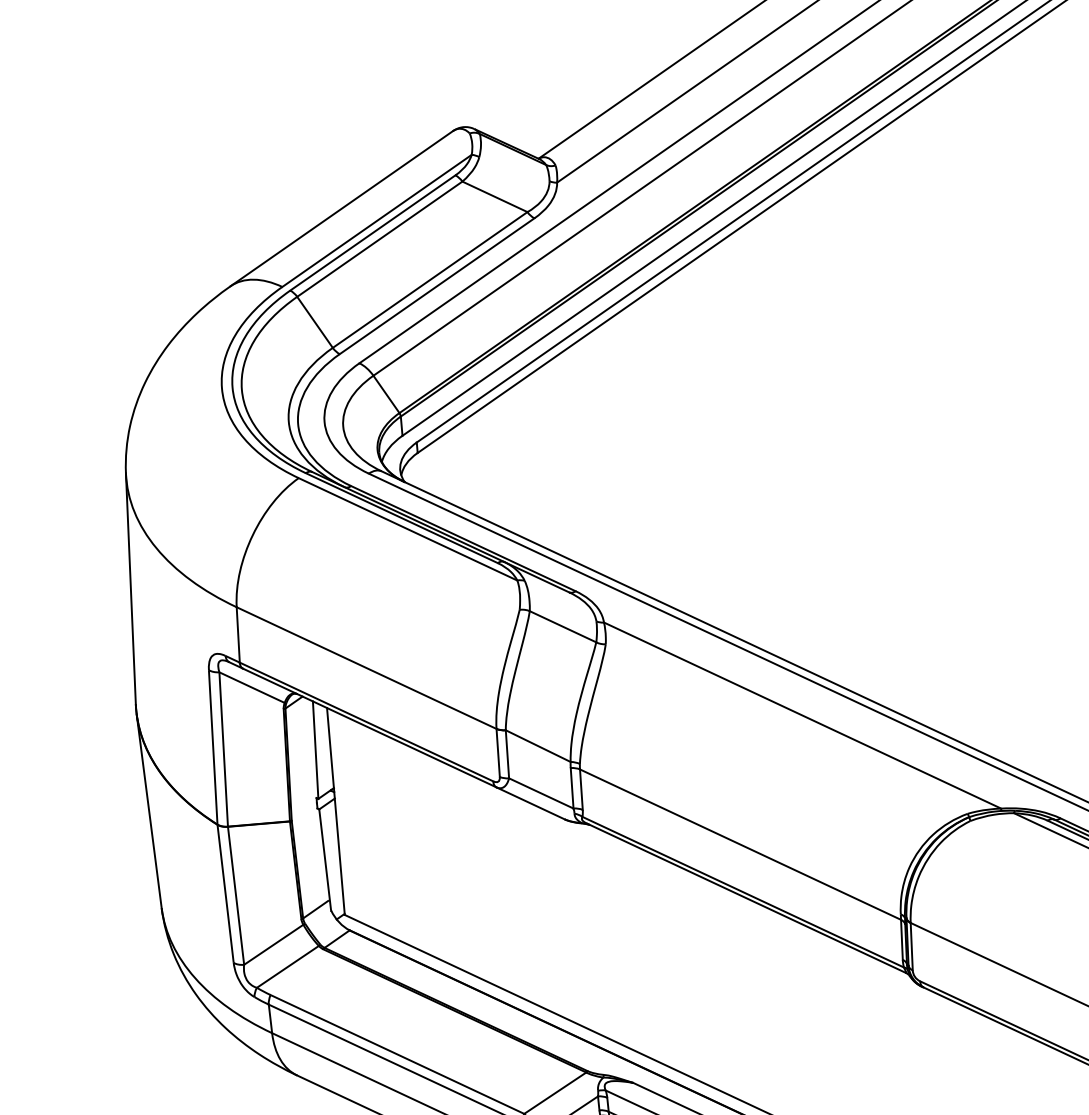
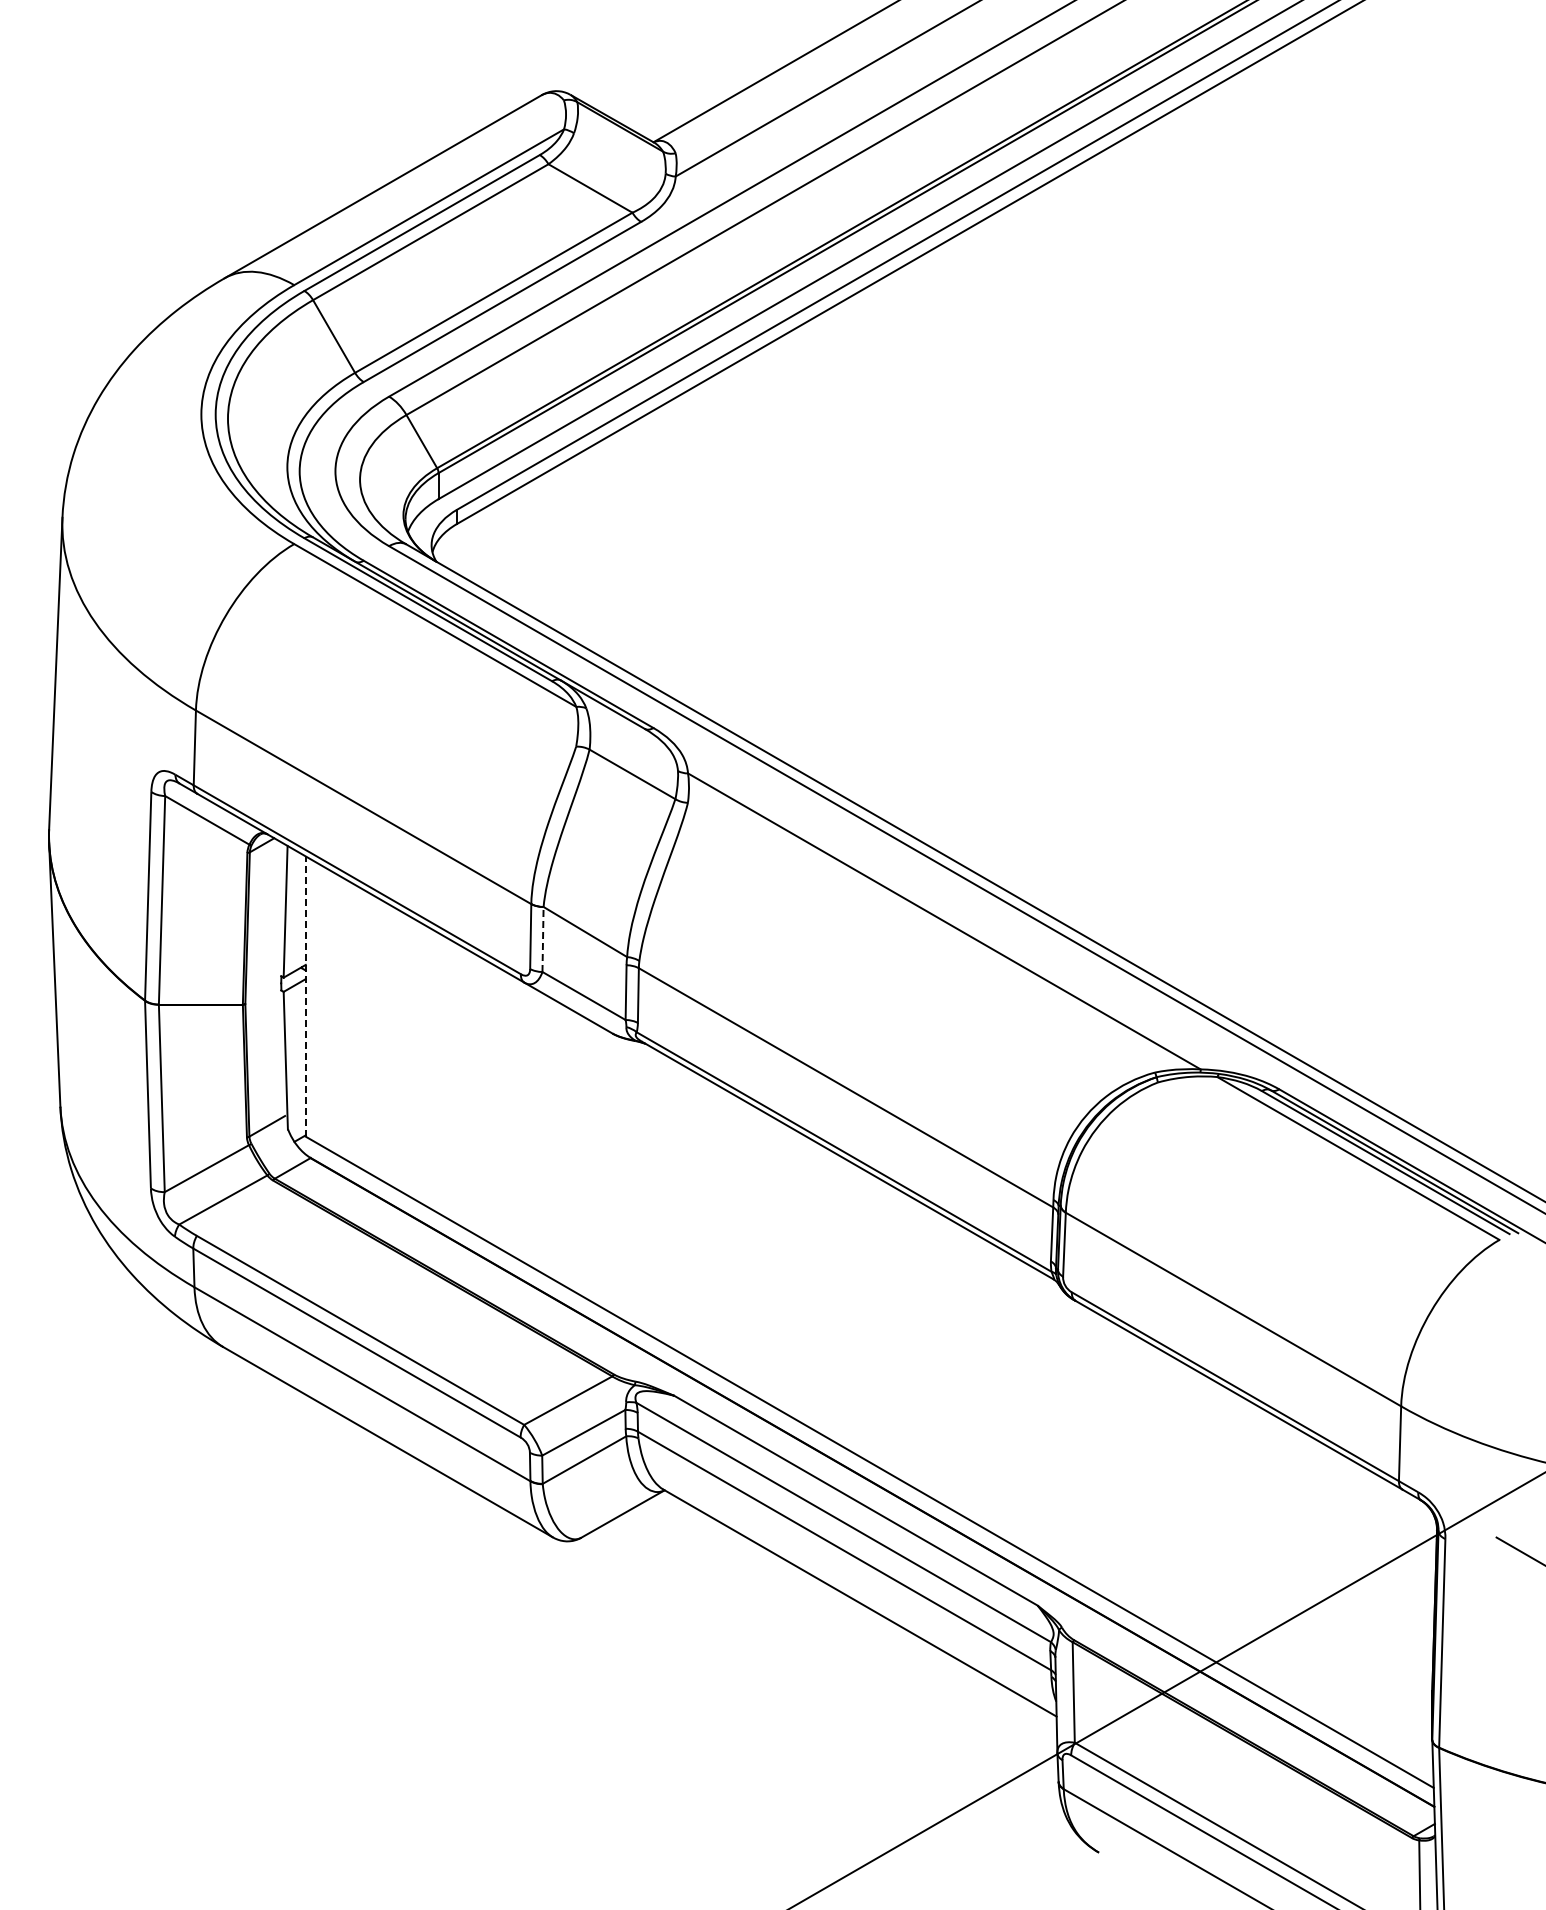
line: (507, 754) -> (543, 939), solid -> dashed
line: (335, 811) -> (305, 996), solid -> dashed

